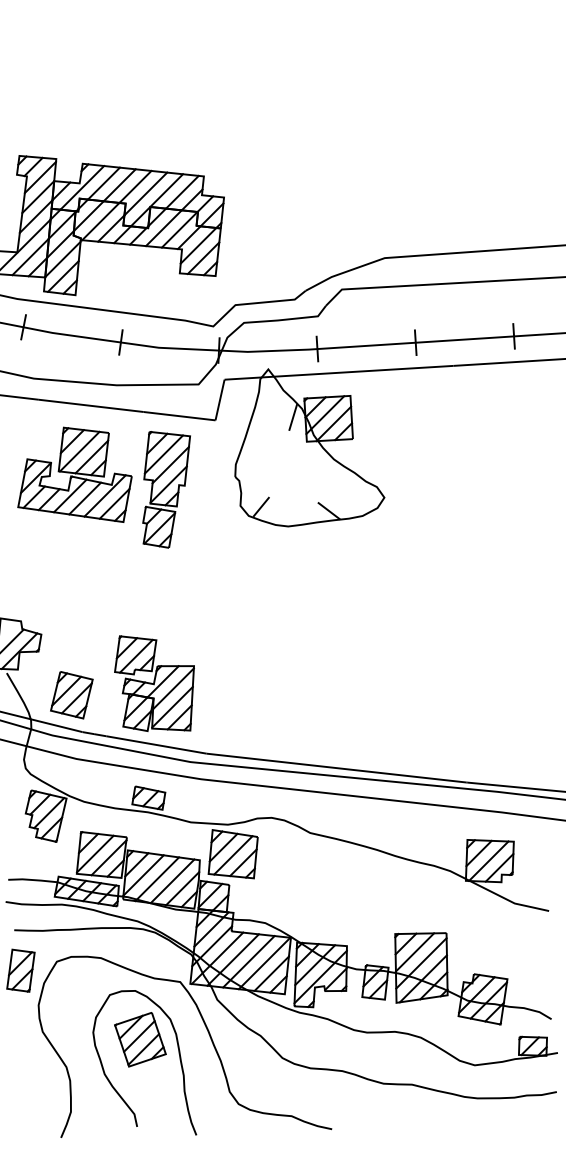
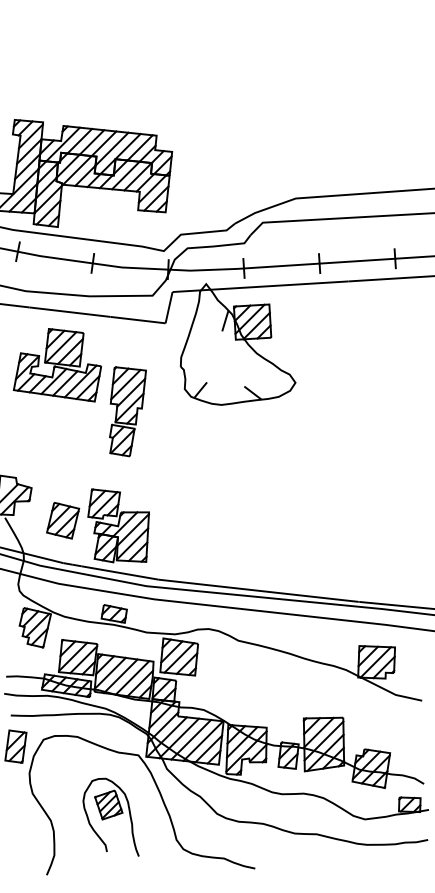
part: (165, 489) -> (127, 411), moved
part: (72, 694) -> (63, 520), moved
part: (143, 1062) -> (110, 817), size x0.7

